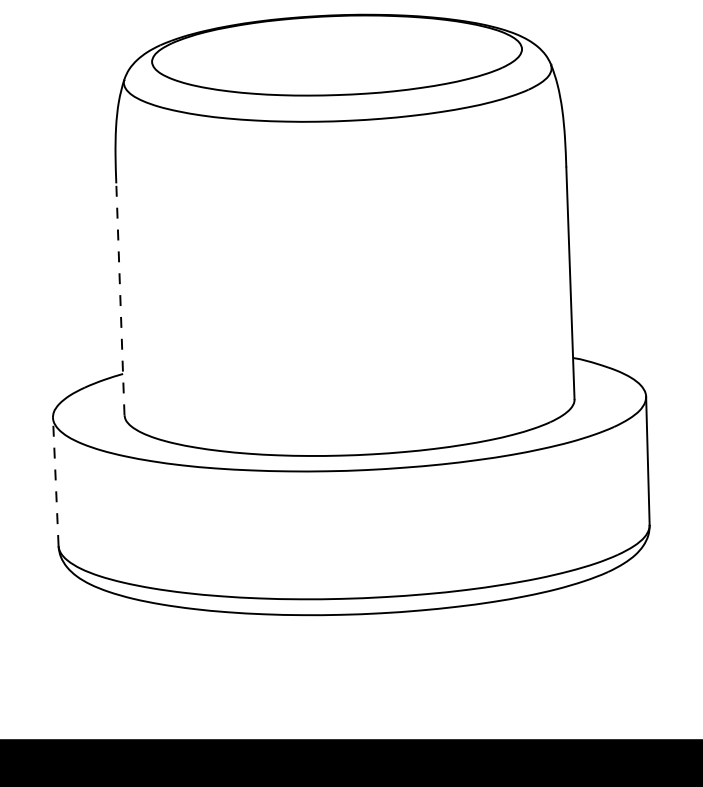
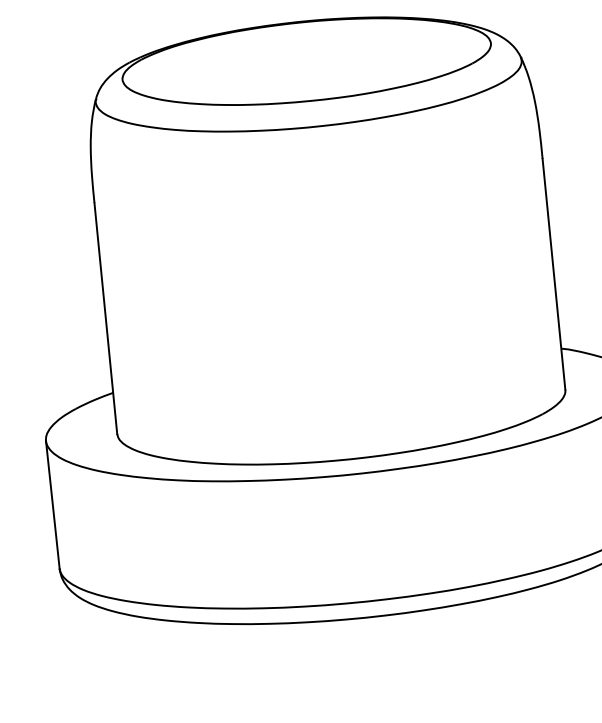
line: (120, 299) -> (105, 318), dashed -> solid
line: (55, 481) -> (52, 504), dashed -> solid

